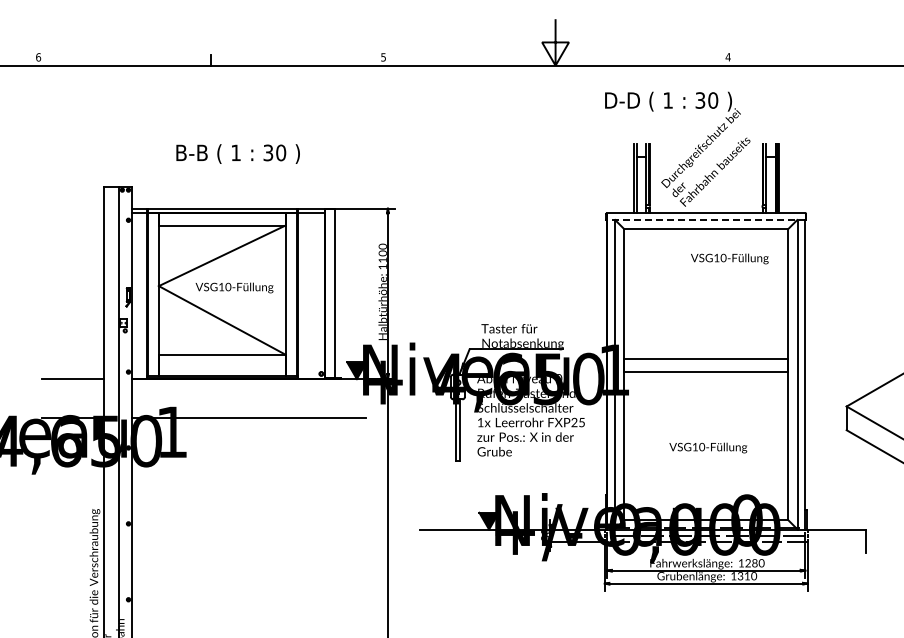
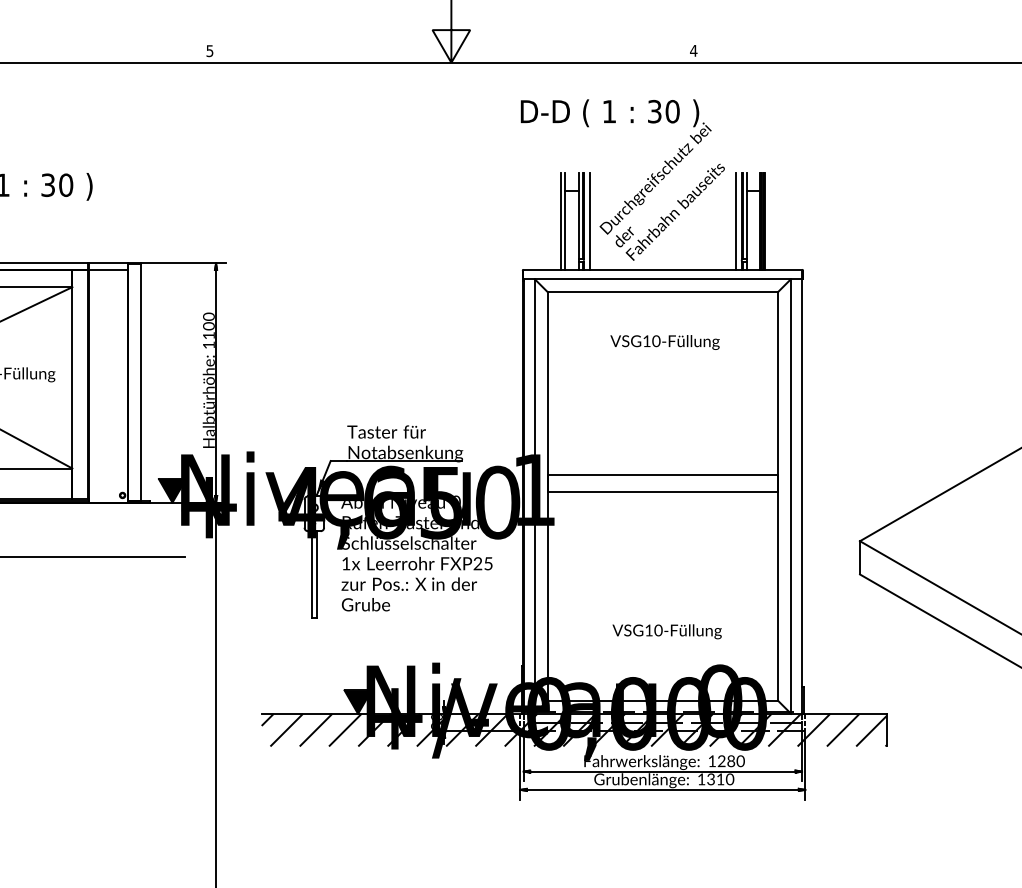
line: (654, 178) -> (590, 221), added
line: (758, 178) -> (736, 221), added
line: (705, 220) -> (661, 280), dashed -> solid
text: (729, 258) -> (664, 341), moved
text: (708, 447) -> (667, 631), moved
hatch: (643, 540) -> (574, 729), added

